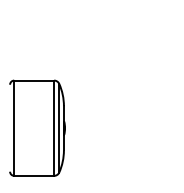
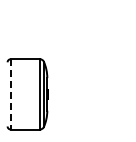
line: (14, 128) -> (10, 94), solid -> dashed

